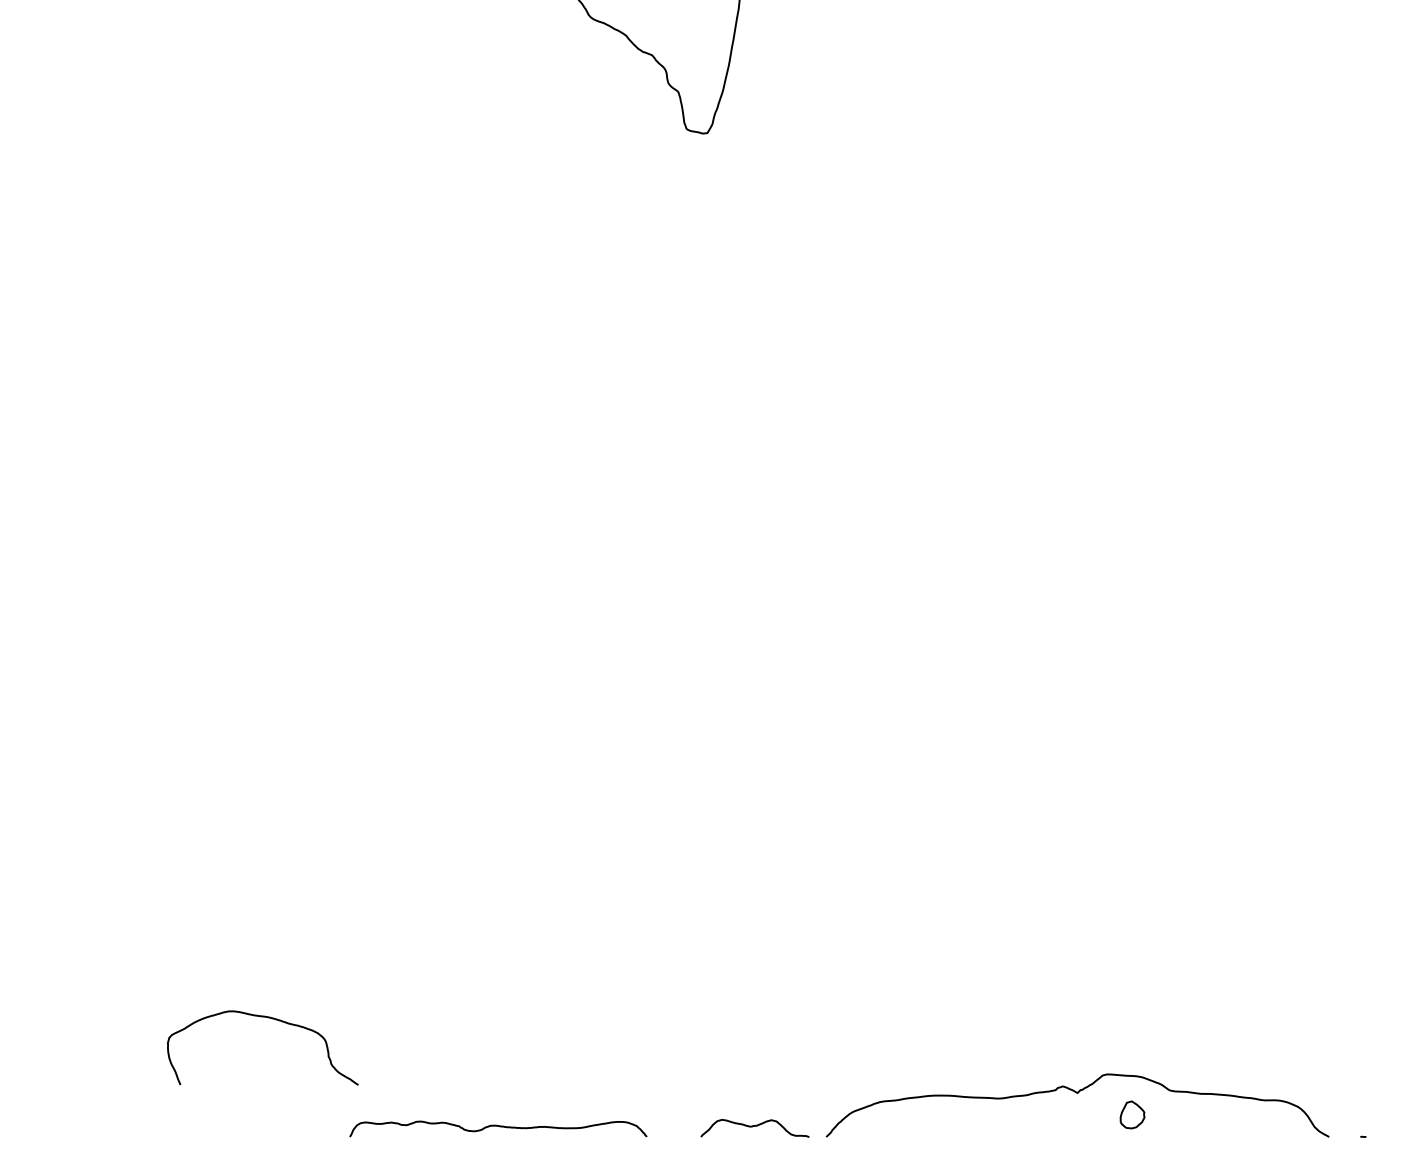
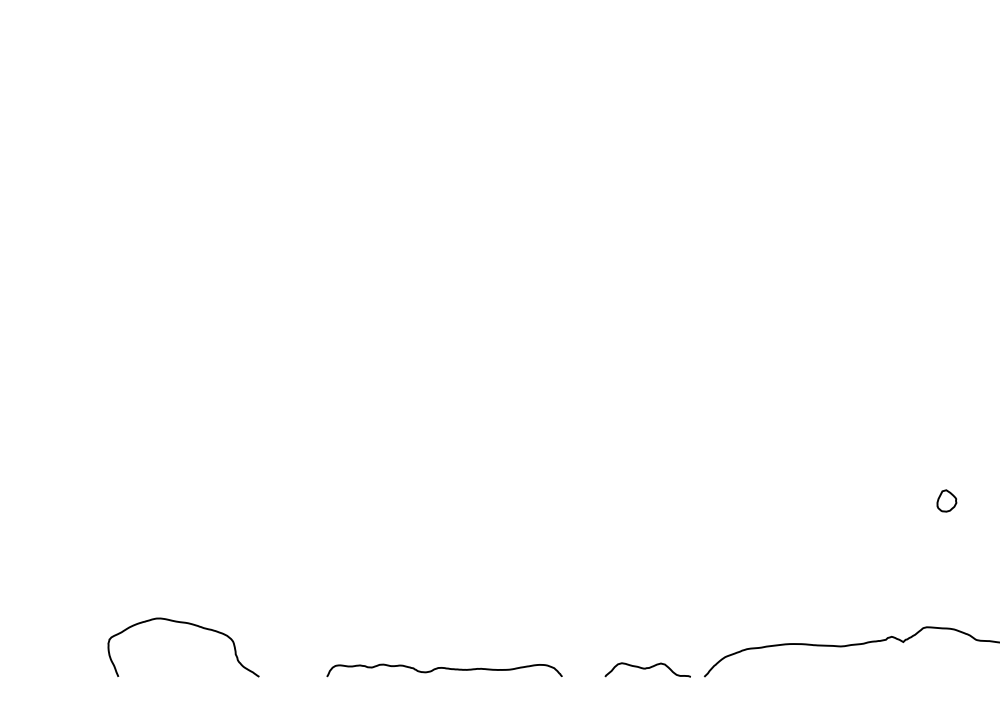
curve: (268, 1018) -> (188, 624), moved
part: (1132, 1114) -> (946, 500), moved

